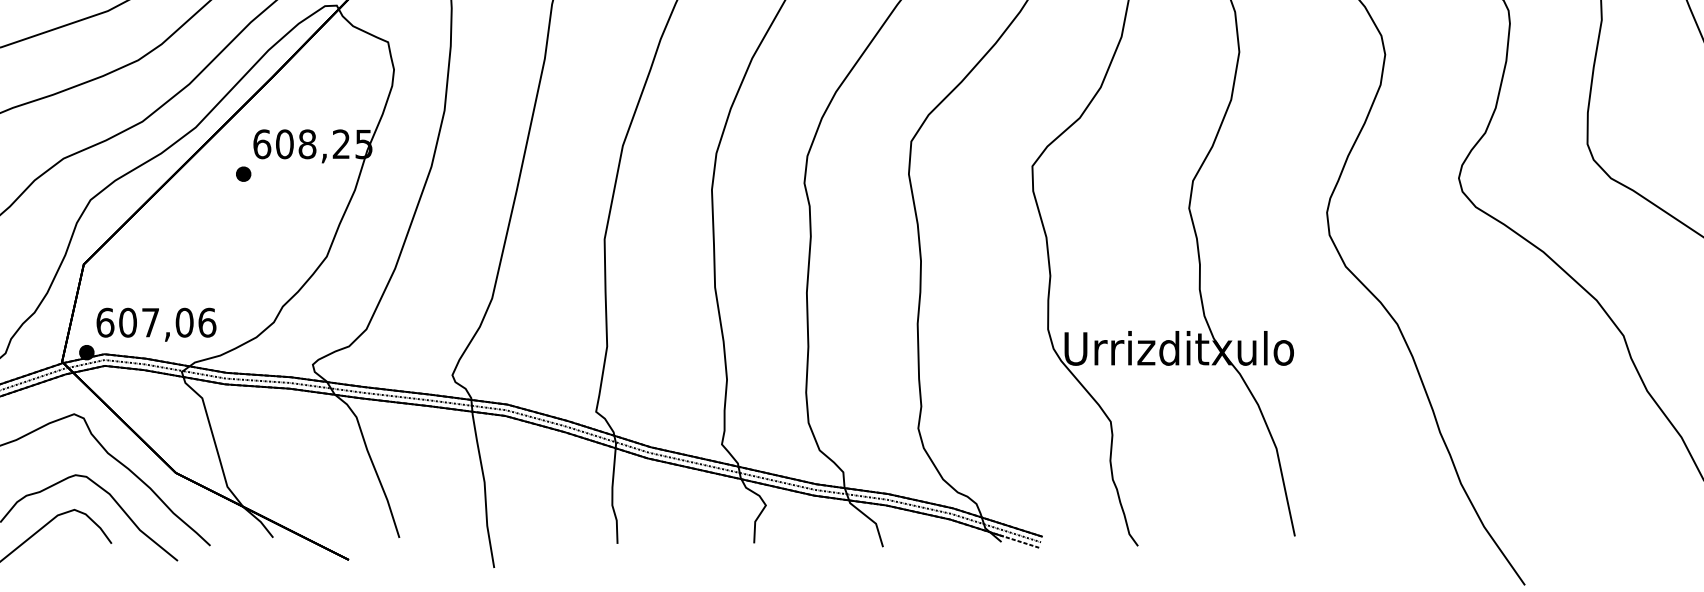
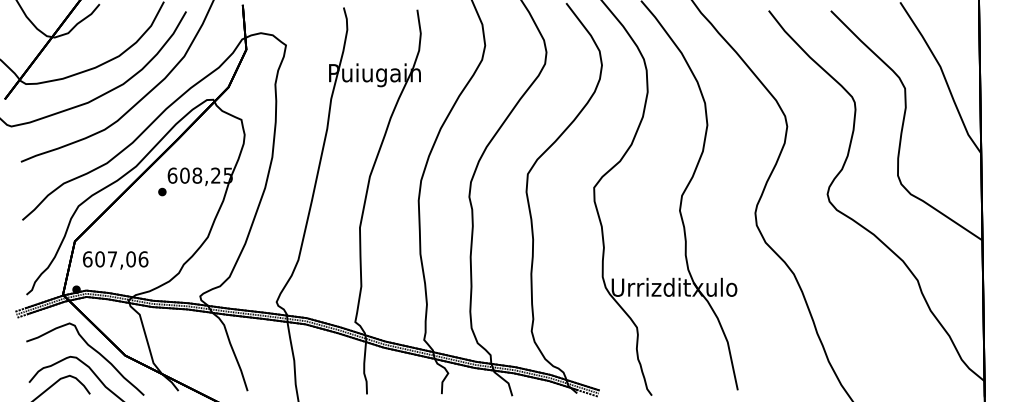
text: (156, 324) -> (115, 260), moved

